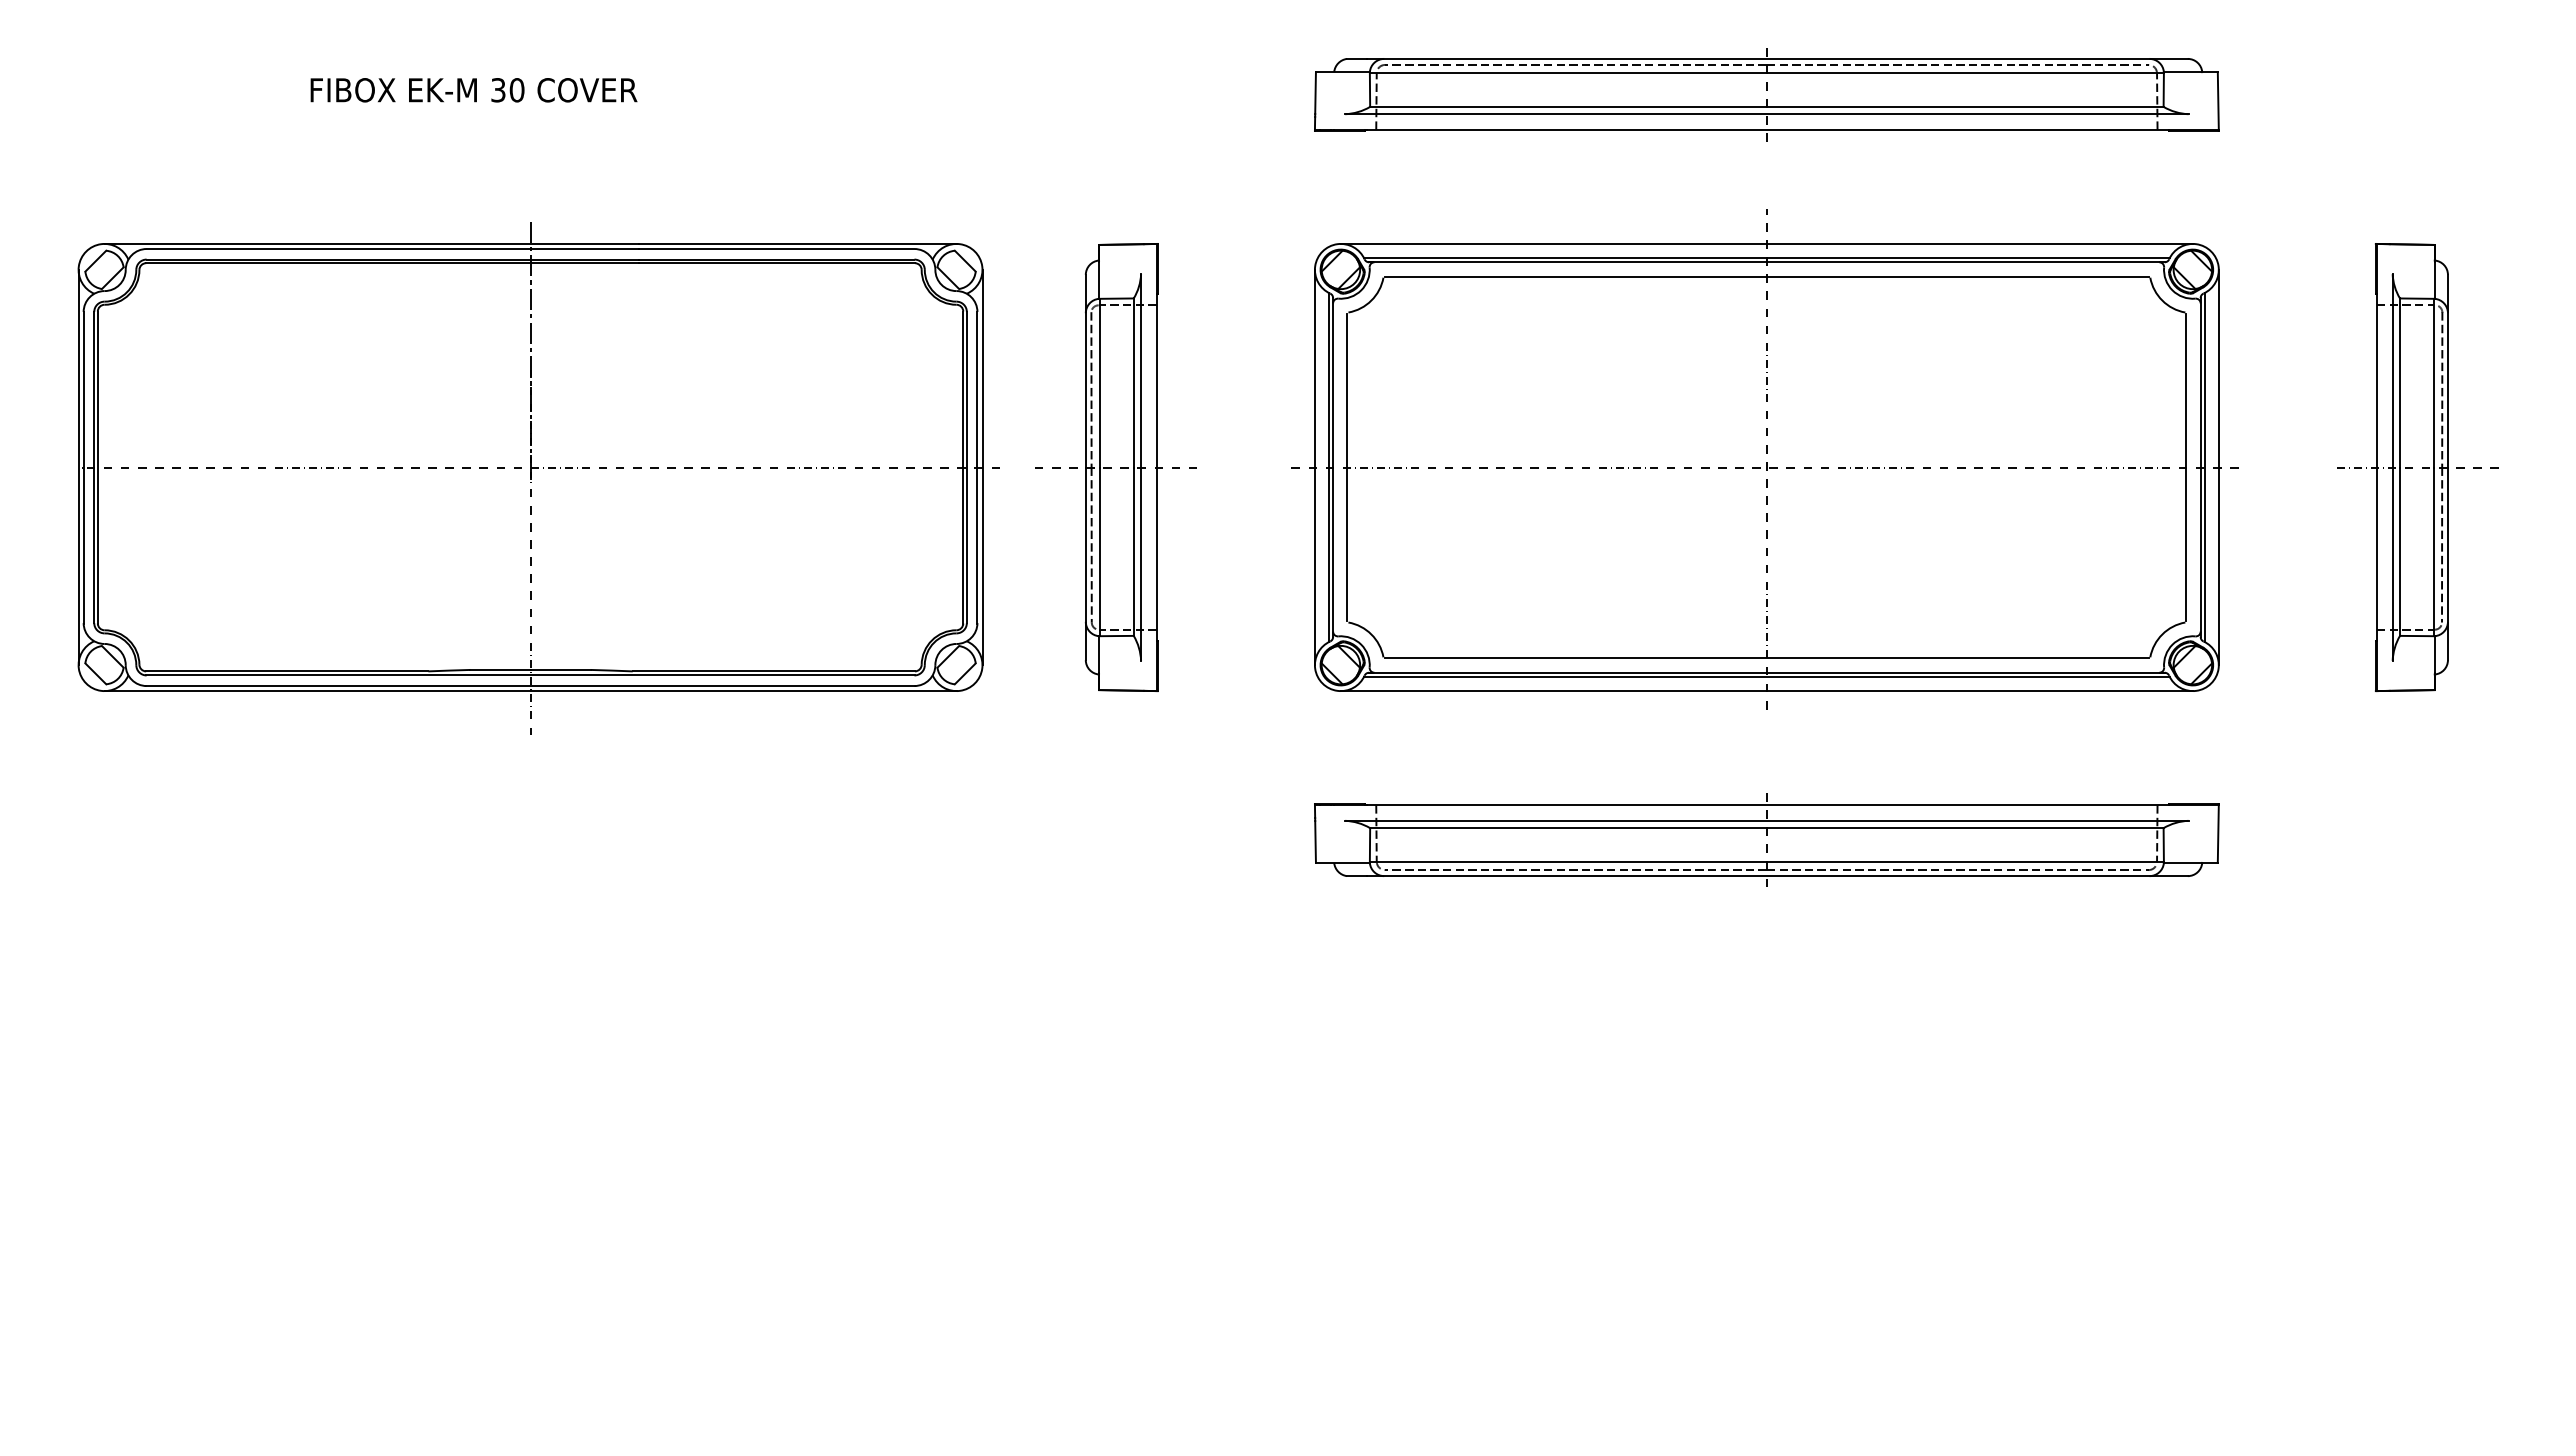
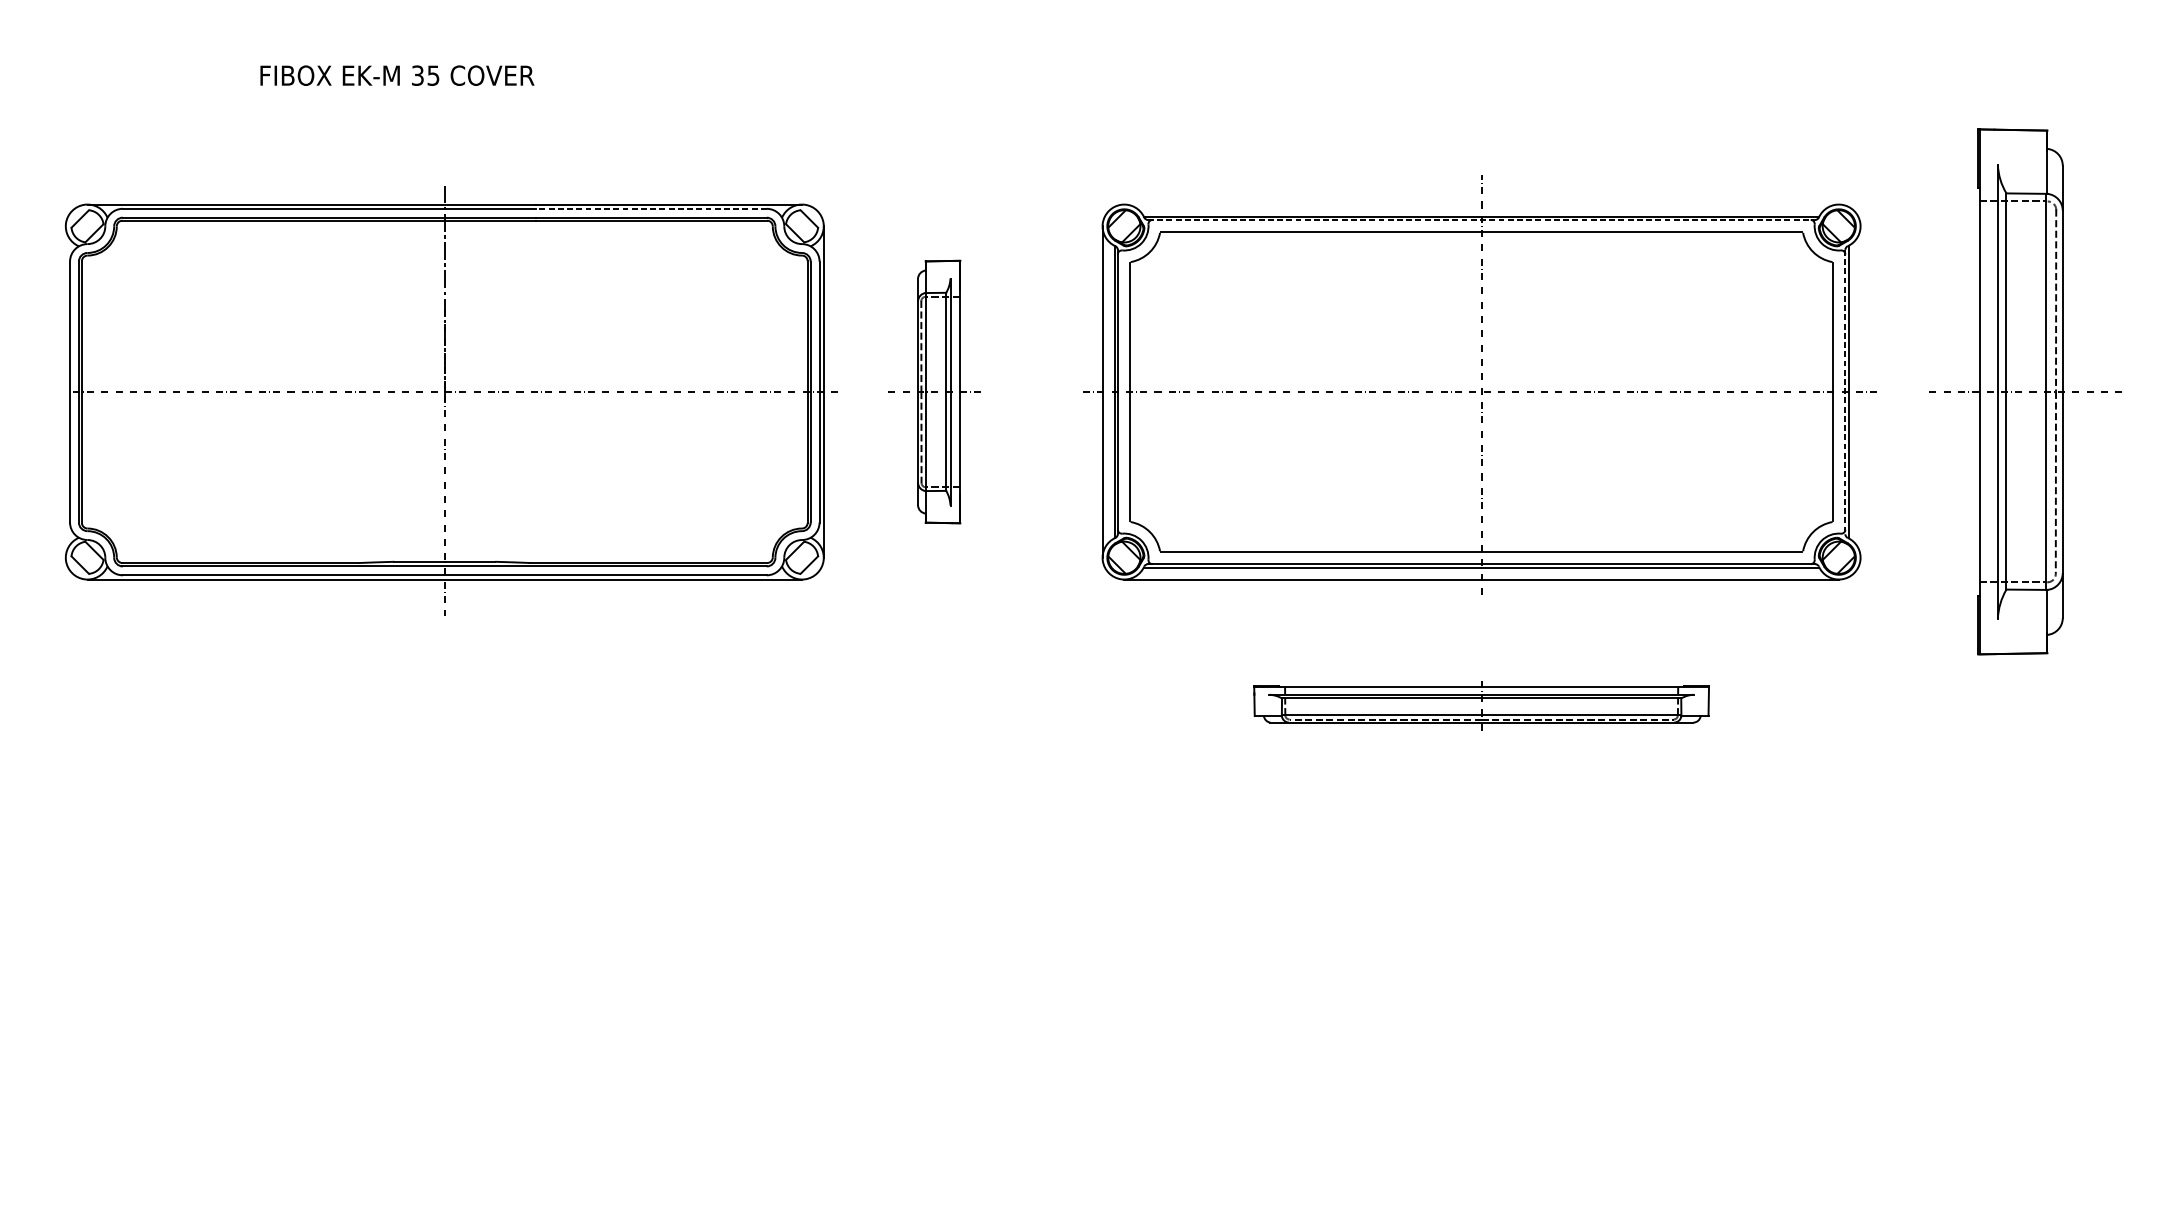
text: (516, 90) -> (433, 75), 30 -> 35
part: (1766, 94) -> (1481, 79), removed
line: (1766, 243) -> (1481, 204), removed
line: (776, 249) -> (651, 209), solid -> dashed
line: (1764, 262) -> (1479, 220), solid -> dashed
line: (78, 467) -> (65, 392), removed
part: (1115, 467) -> (935, 392), size x0.7
line: (2200, 467) -> (1845, 392), solid -> dashed
line: (2218, 467) -> (1860, 392), removed
part: (2417, 467) -> (2027, 392), size x1.4
part: (1766, 839) -> (1481, 704), size x0.6

